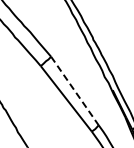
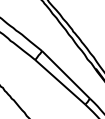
line: (74, 91) -> (65, 75), dashed -> solid

